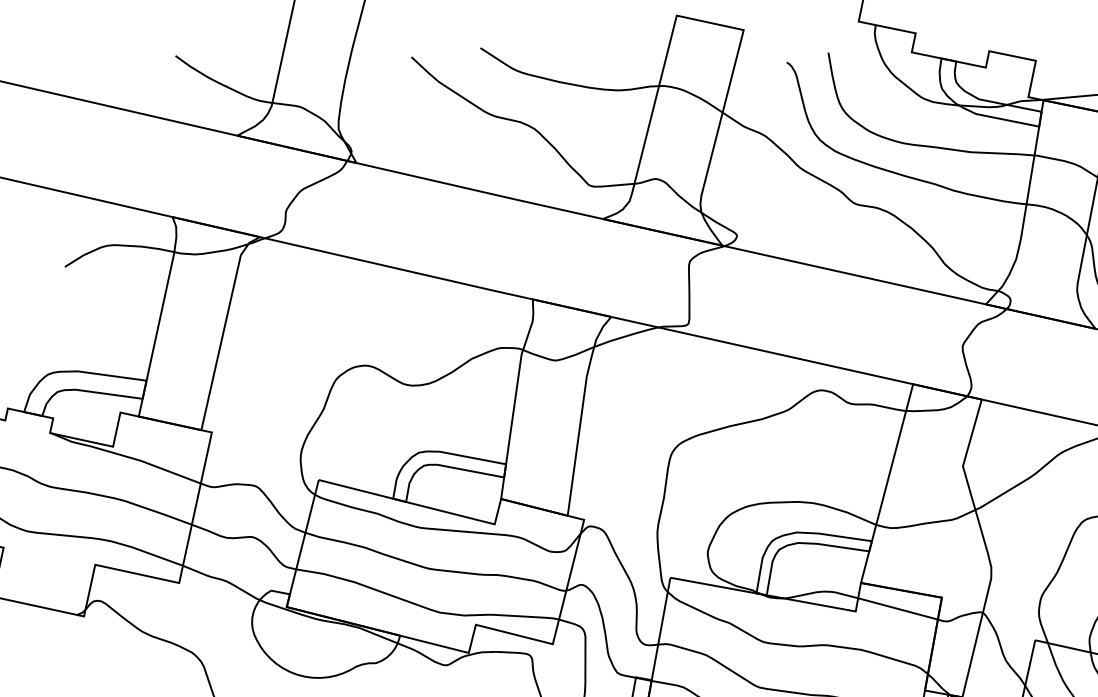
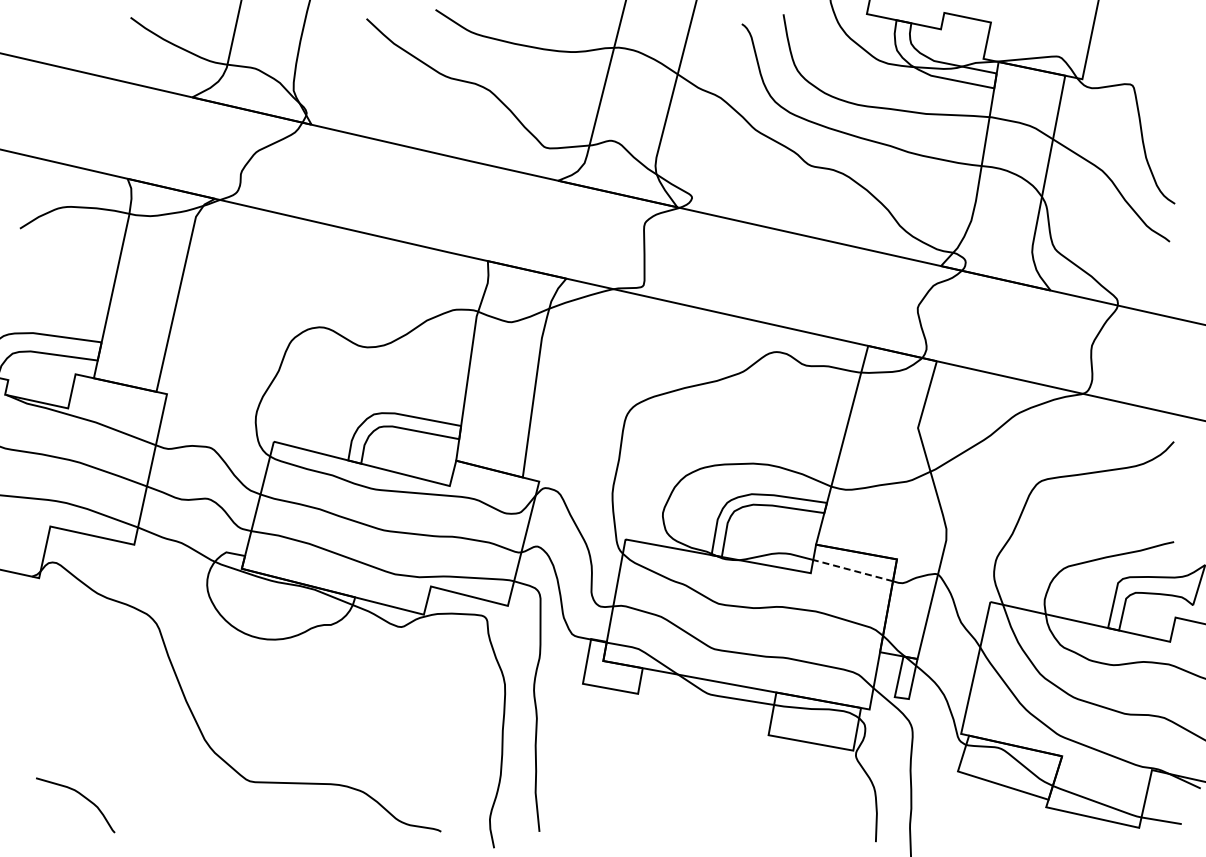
line: (897, 608) -> (852, 570), solid -> dashed

